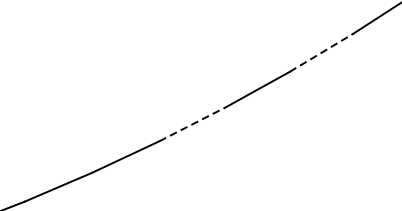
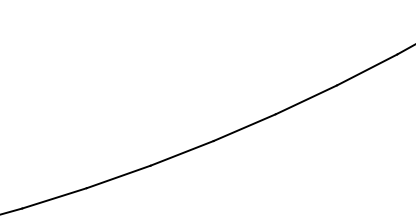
line: (321, 52) -> (306, 99), dashed -> solid
line: (192, 124) -> (182, 153), dashed -> solid

